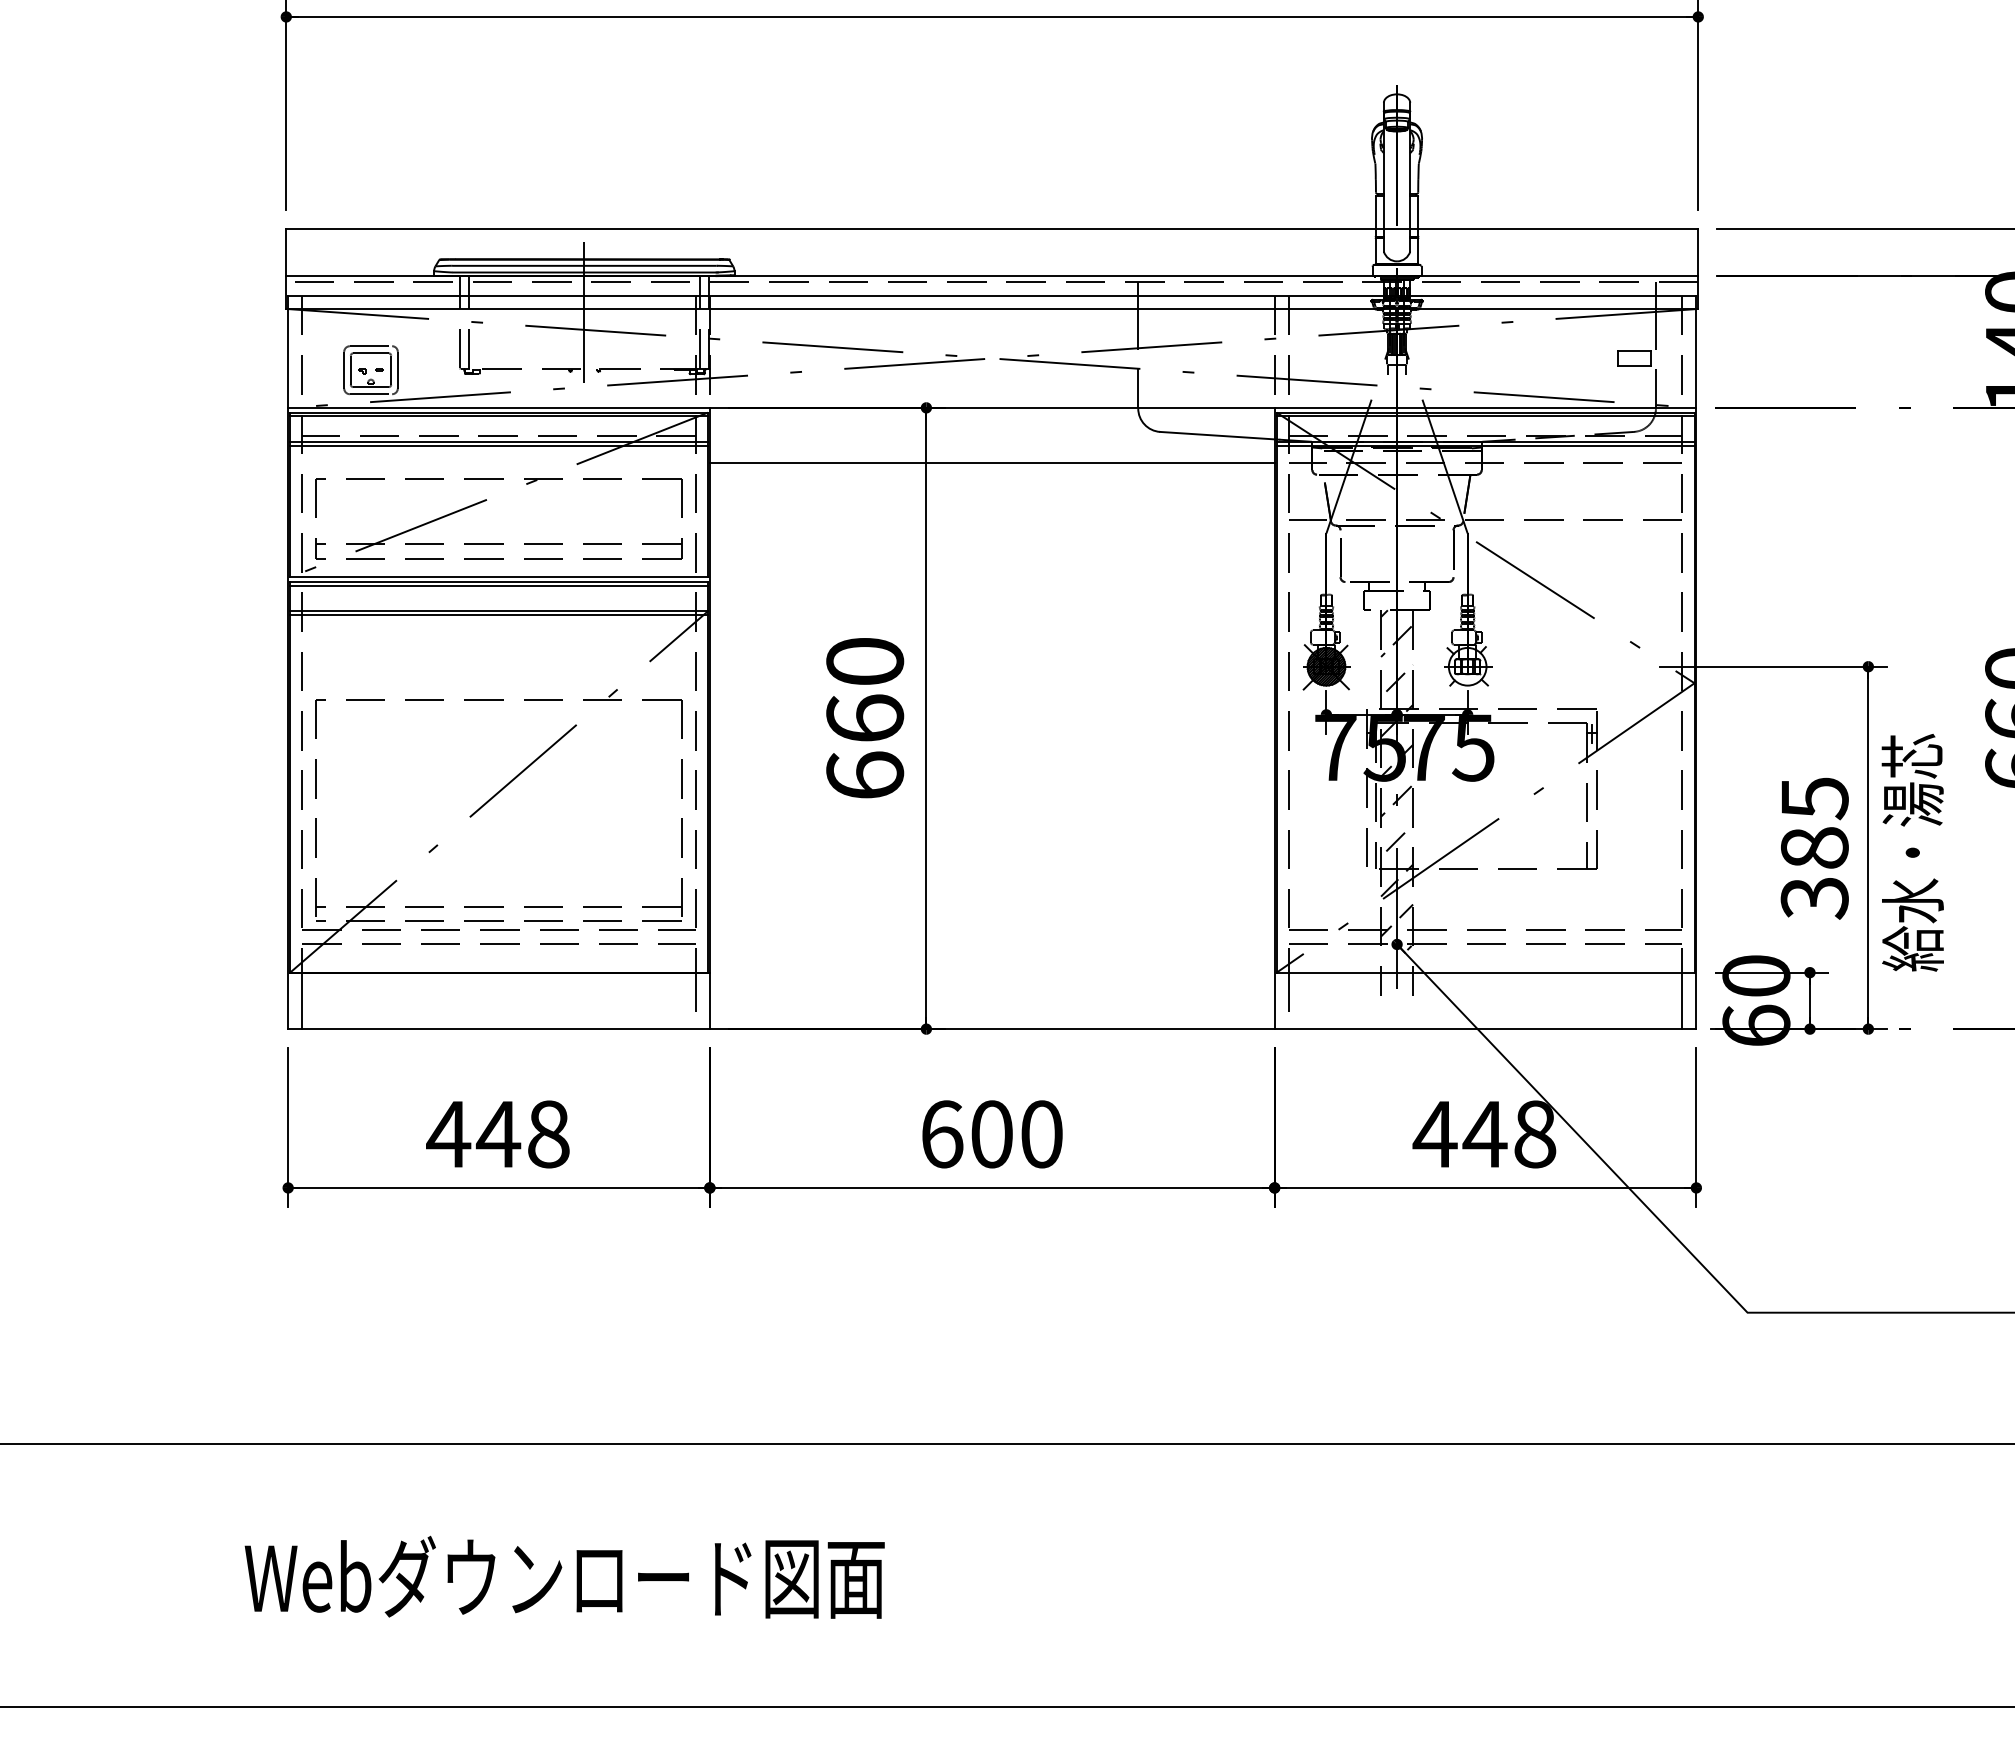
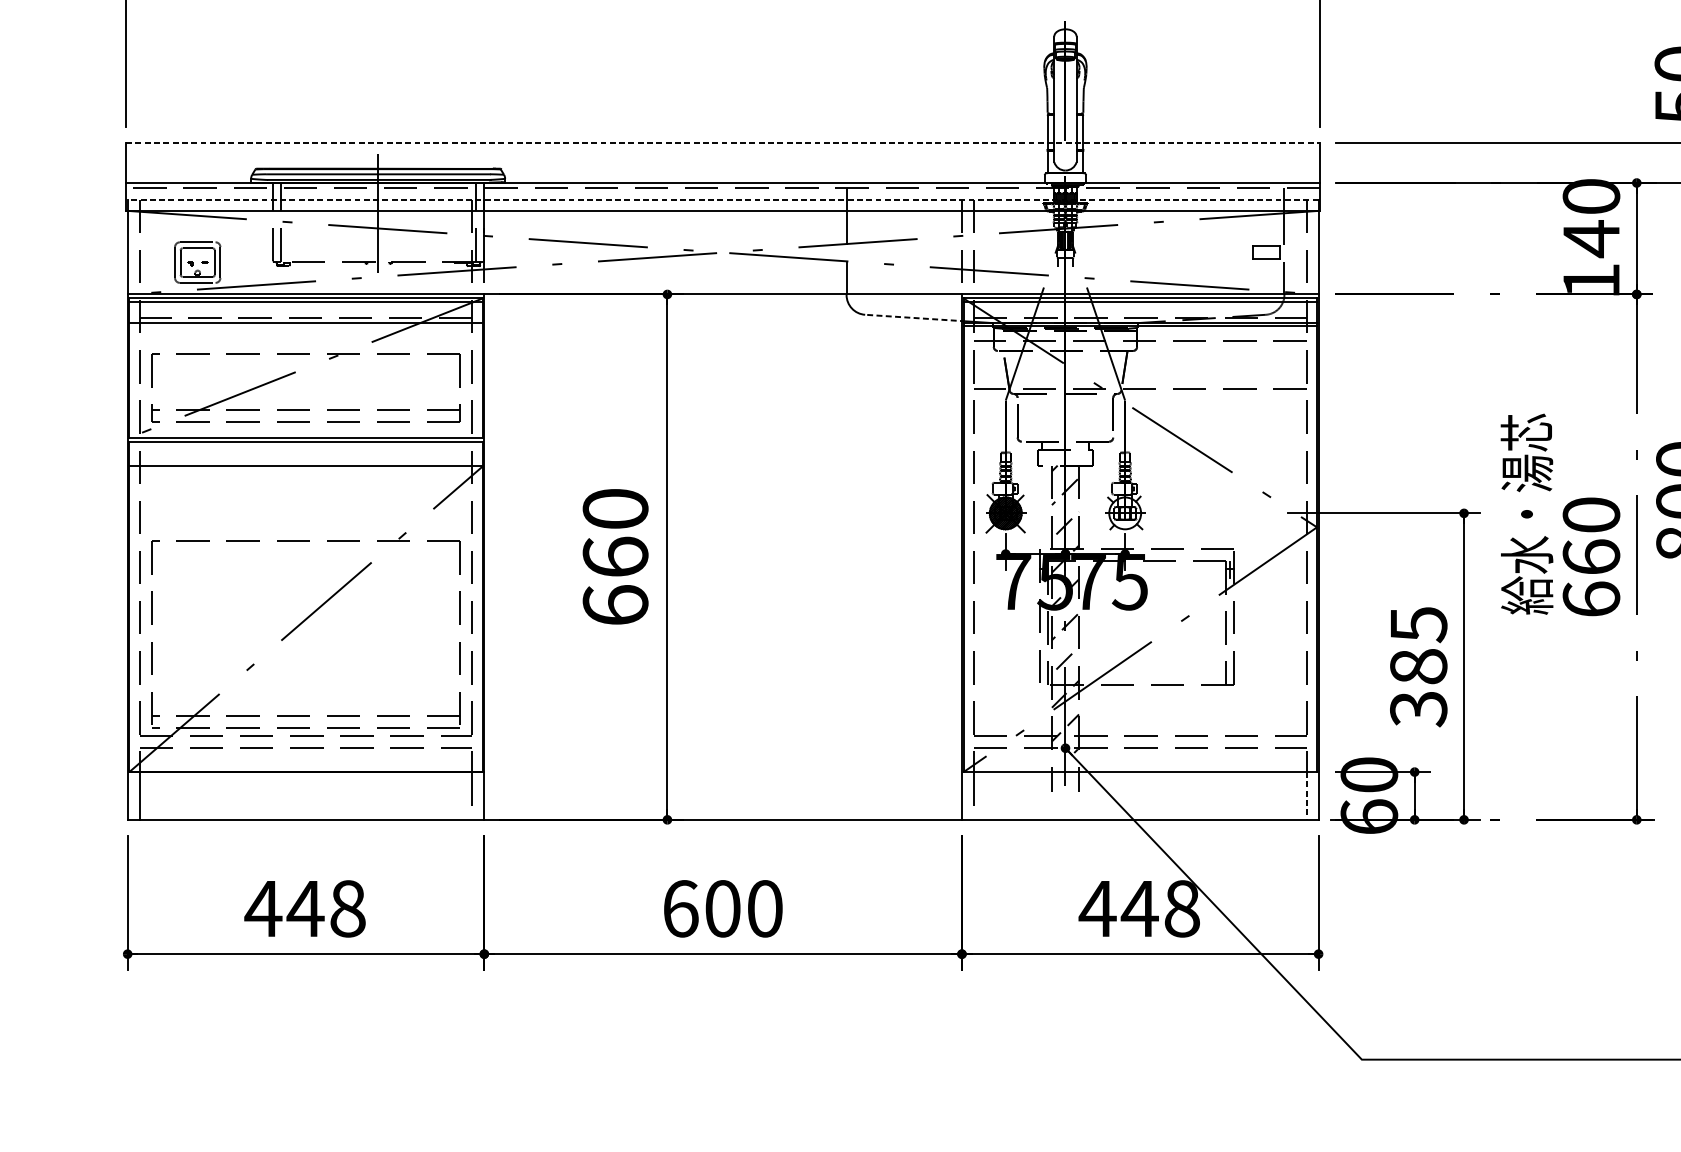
line: (992, 229) -> (723, 143), solid -> dashed
line: (991, 295) -> (722, 199), solid -> dashed
line: (1219, 435) -> (915, 317), solid -> dashed
line: (499, 445) -> (306, 326), removed
line: (991, 463) -> (722, 341), removed
line: (499, 585) -> (306, 444), removed
line: (499, 615) -> (306, 470), removed
text: (1912, 852) -> (1526, 514), moved
line: (1682, 1001) -> (1306, 796), solid -> dashed

